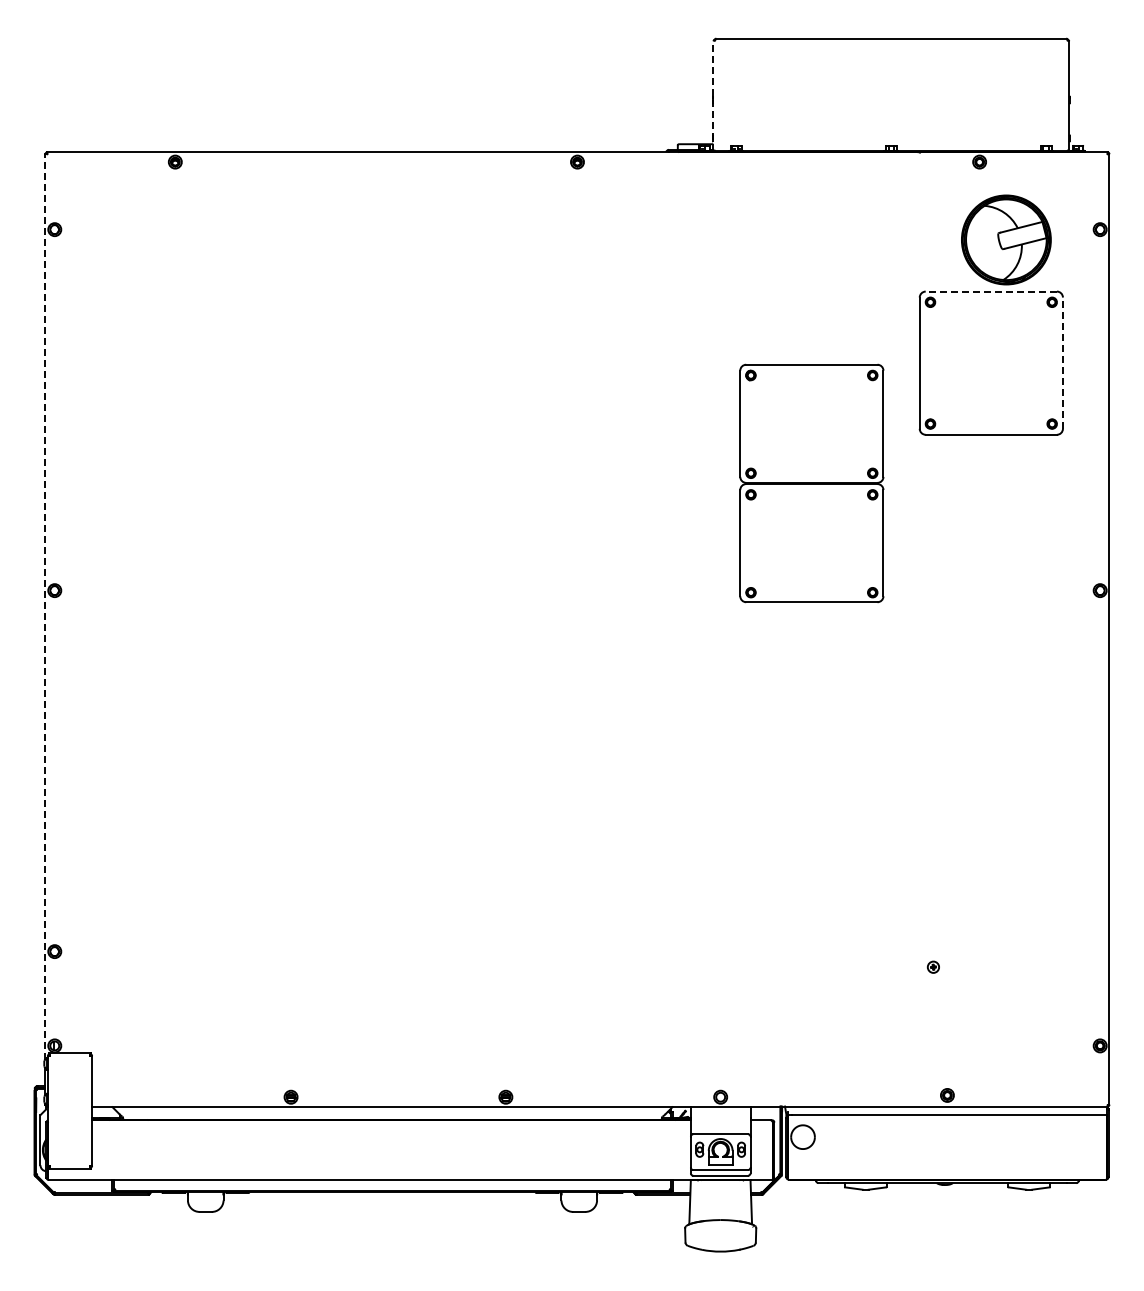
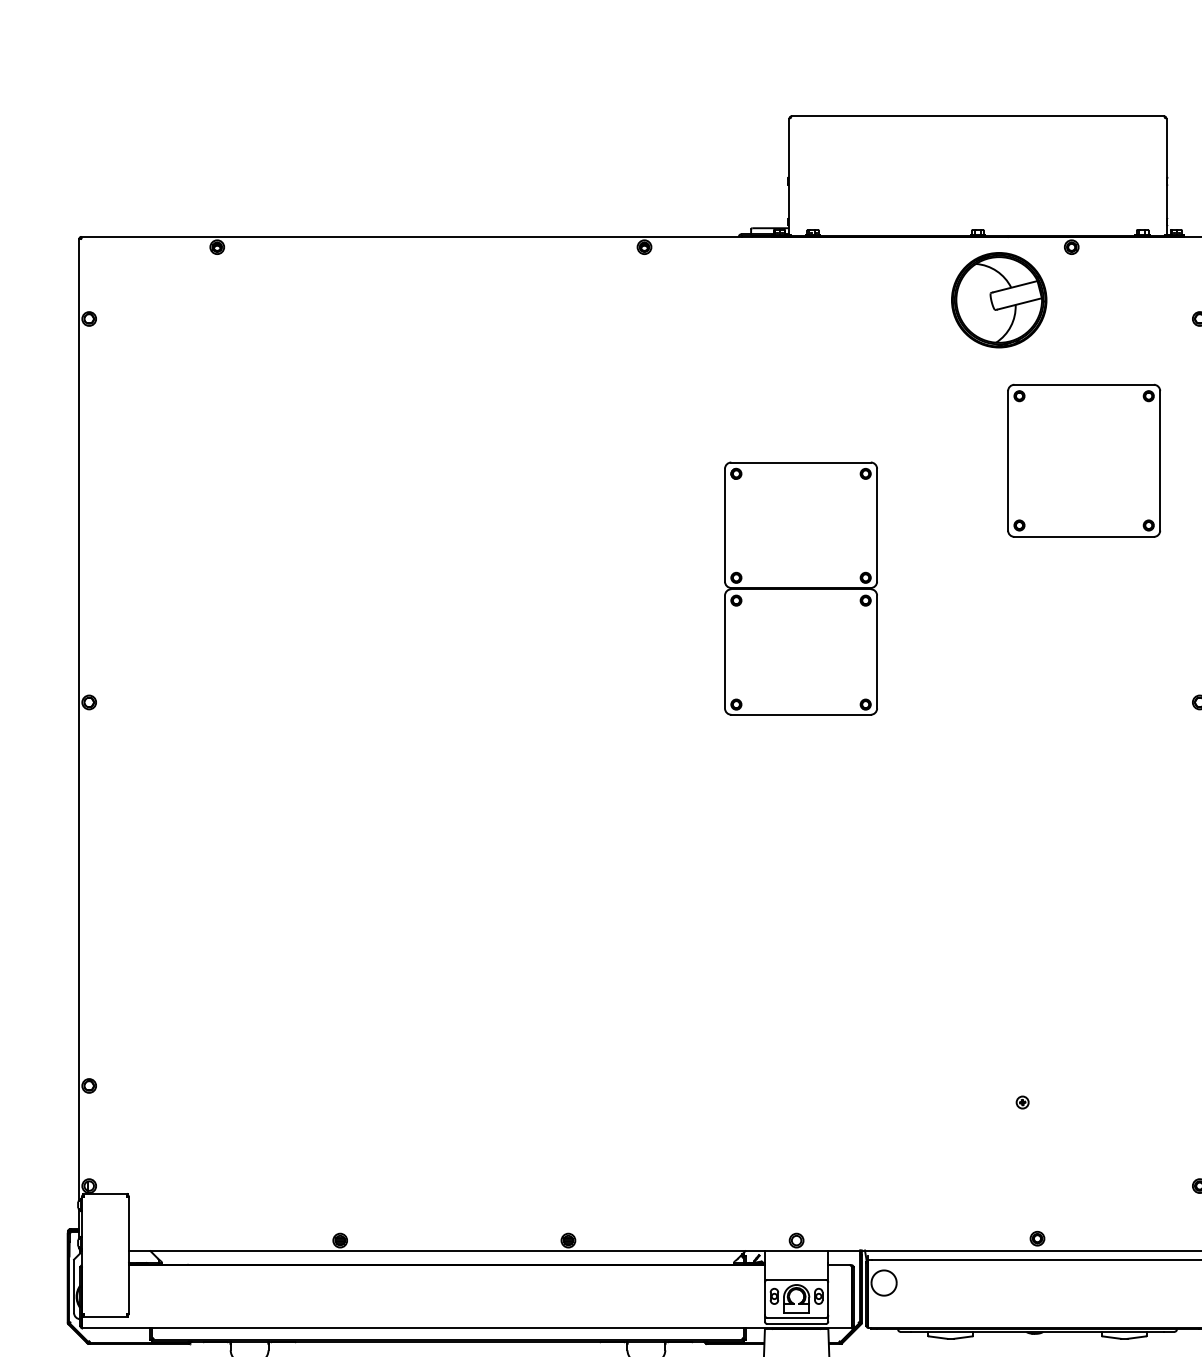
line: (713, 96) -> (788, 177), dashed -> solid
part: (1006, 239) -> (999, 299), moved
line: (991, 291) -> (1084, 384), dashed -> solid
line: (1062, 363) -> (1159, 461), dashed -> solid
part: (811, 483) -> (800, 588), moved
line: (45, 606) -> (79, 719), dashed -> solid

